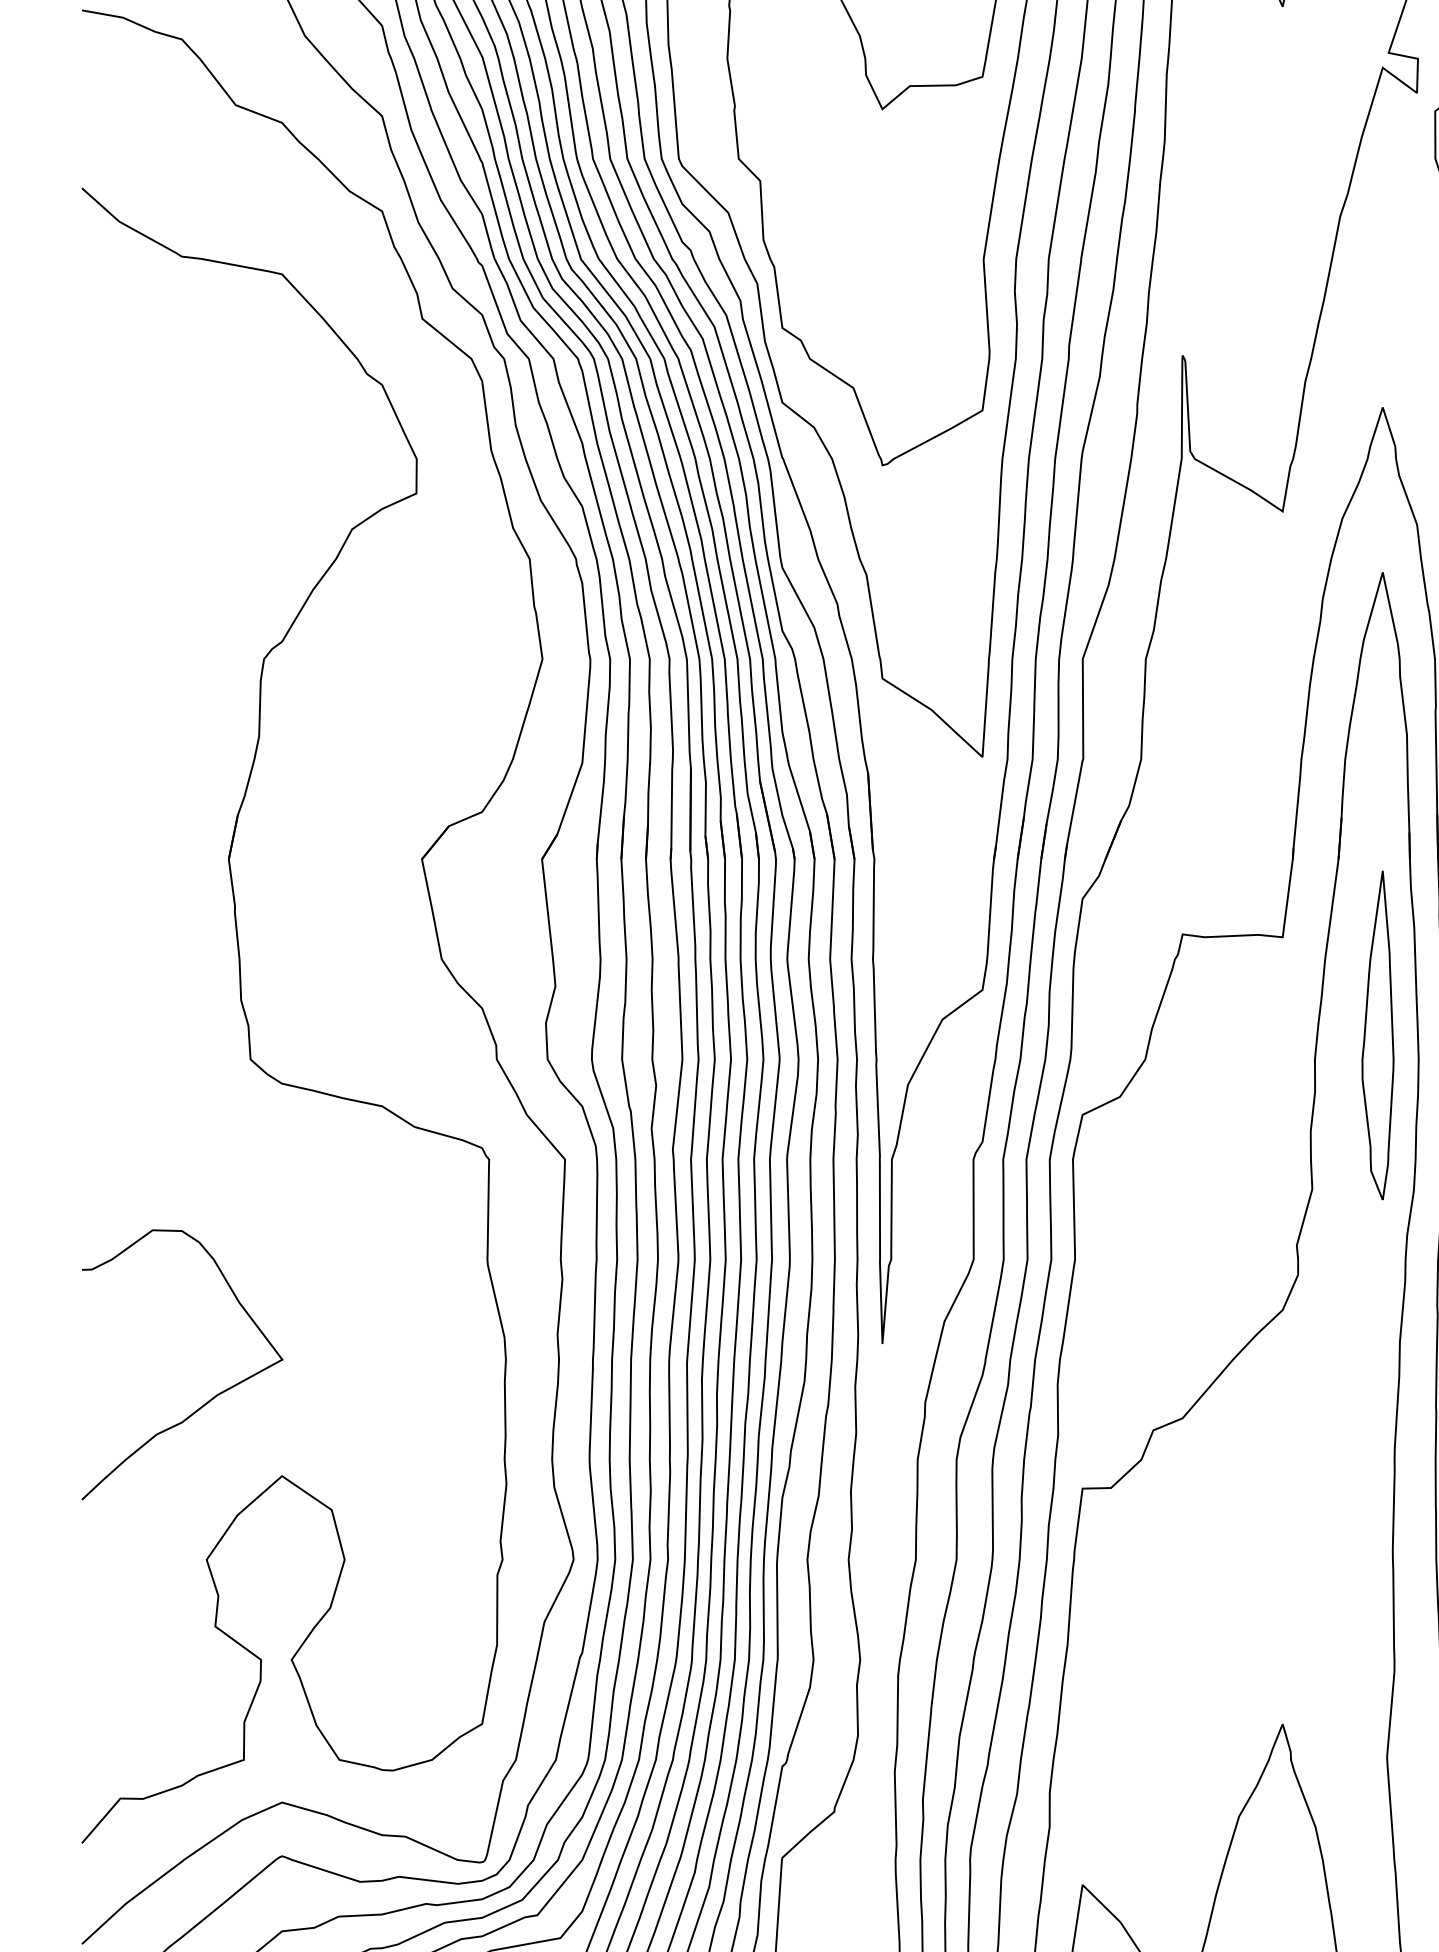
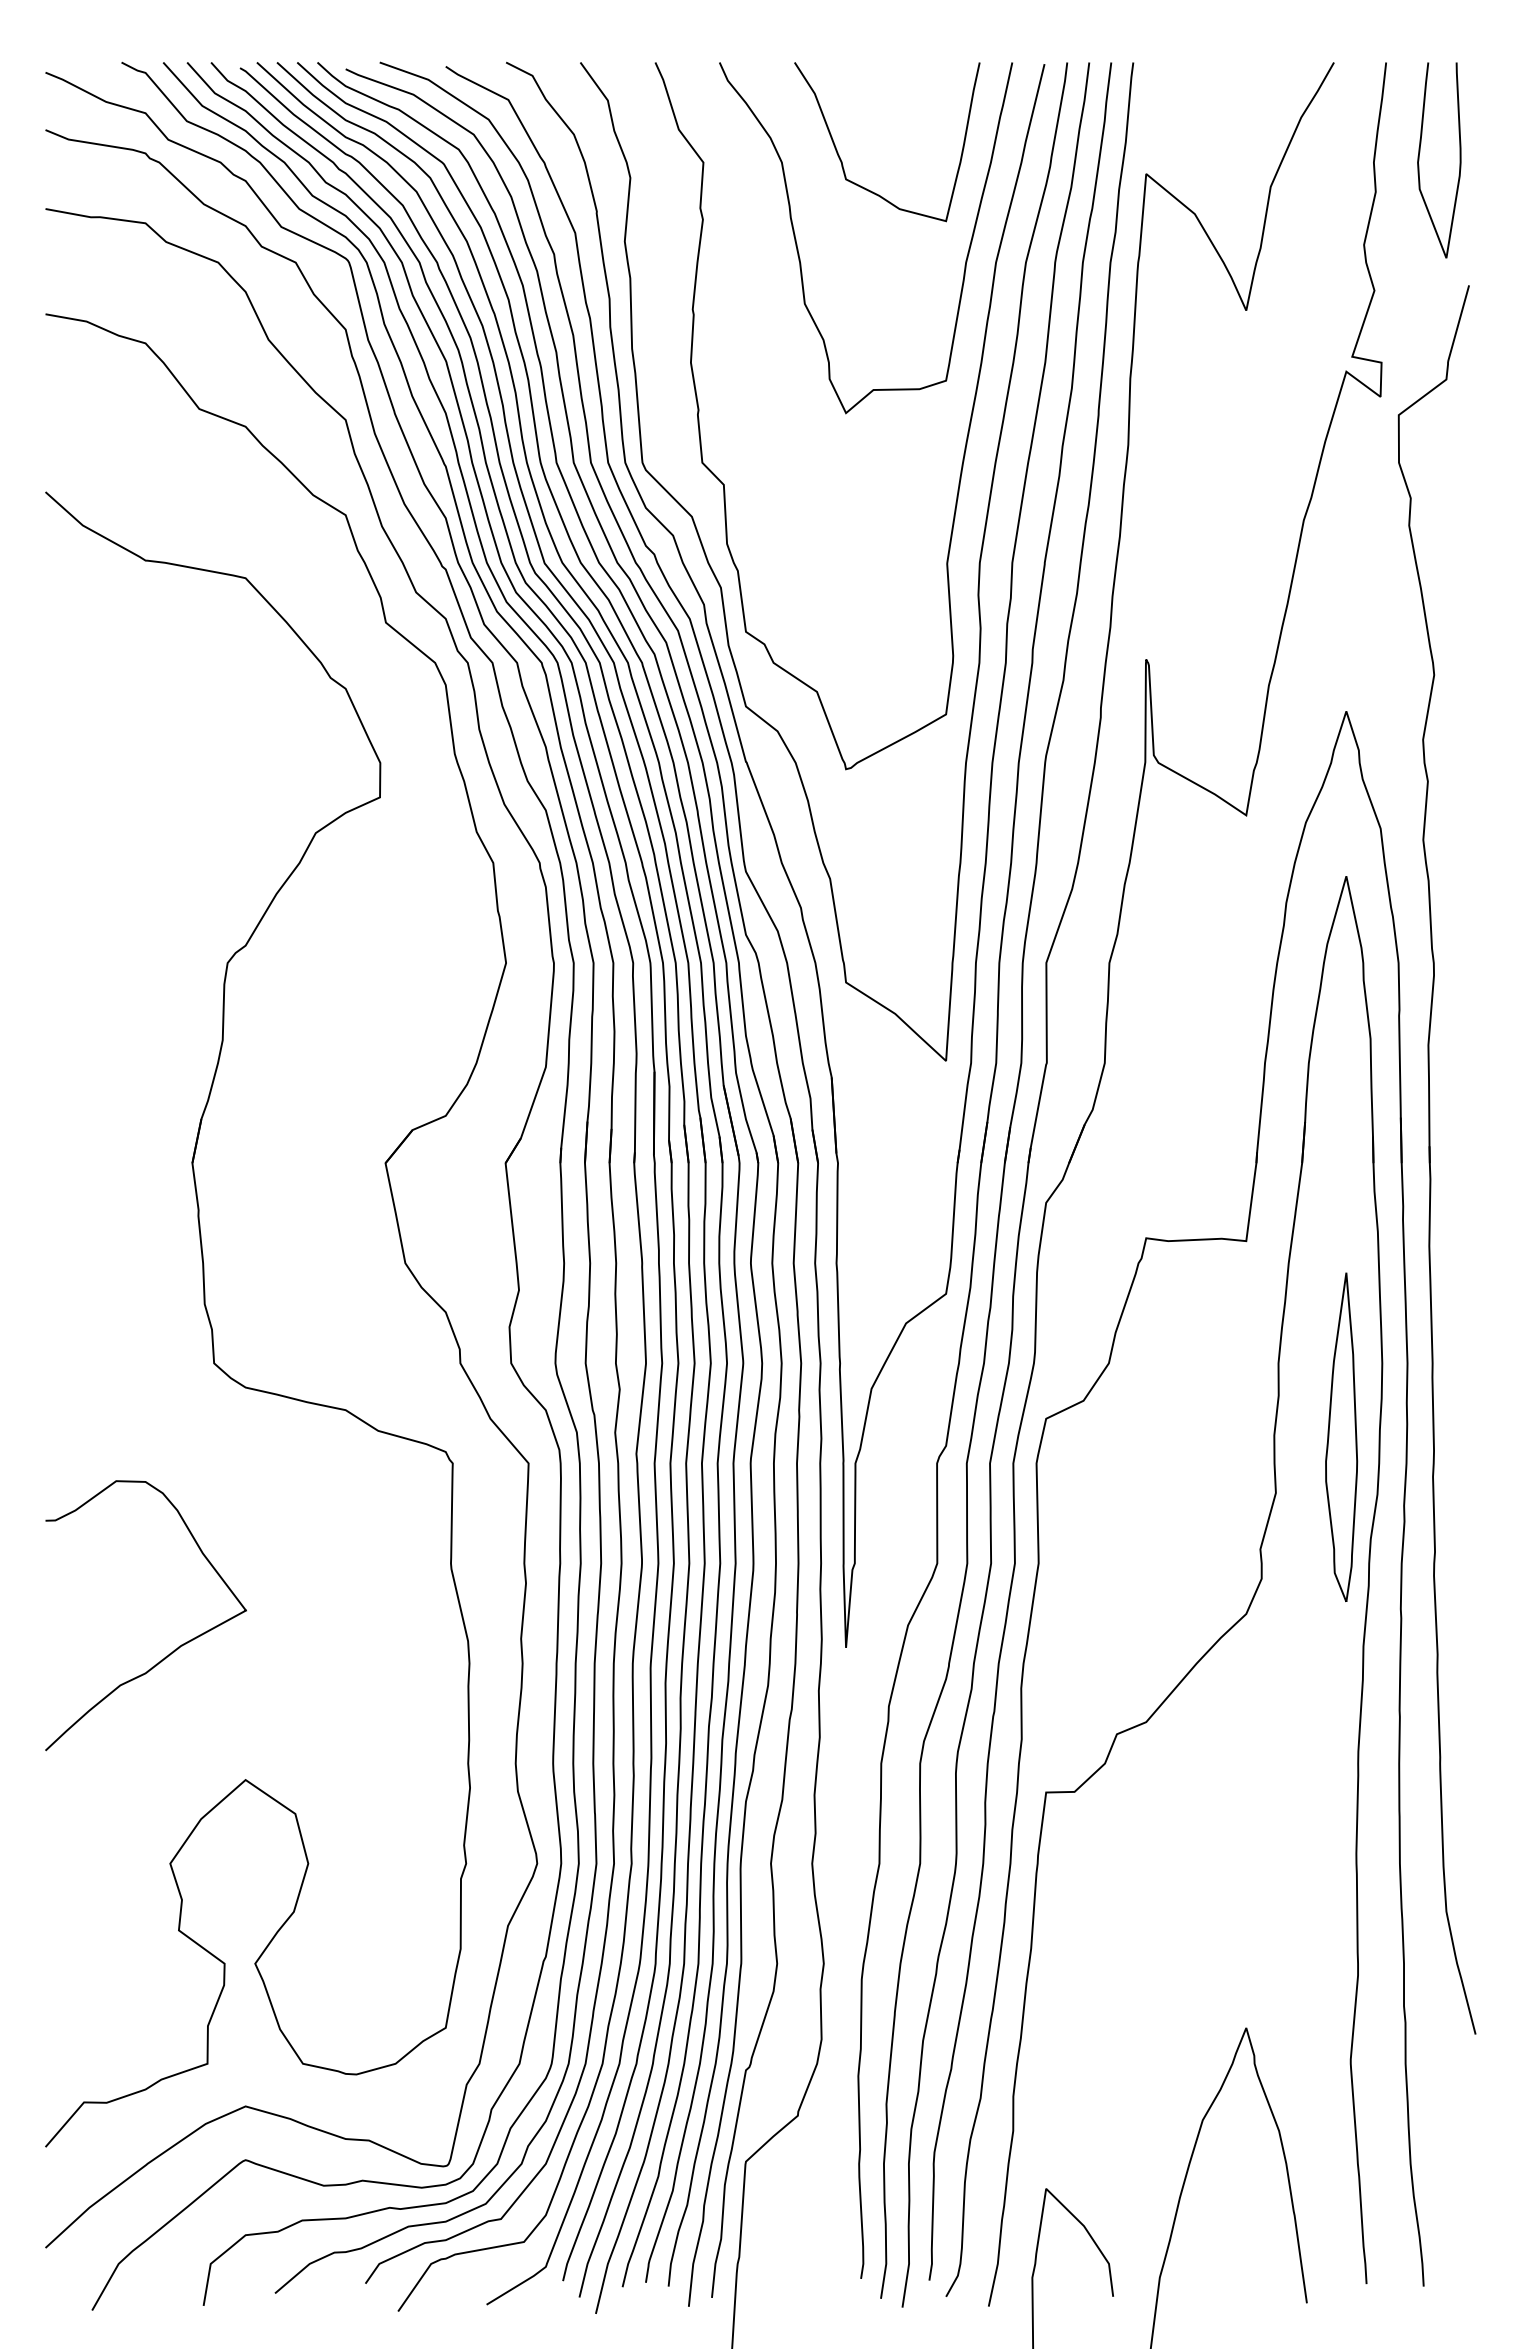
part: (1377, 1034) -> (1341, 1436), moved
curve: (206, 1401) -> (170, 1652), moved

